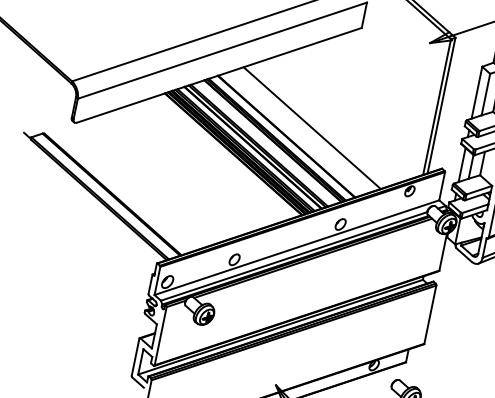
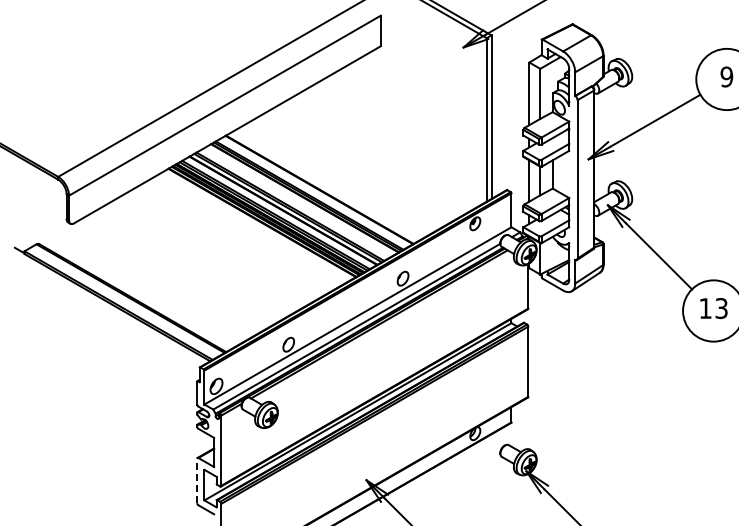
line: (312, 127) -> (347, 173), removed
line: (135, 356) -> (197, 480), solid -> dashed

